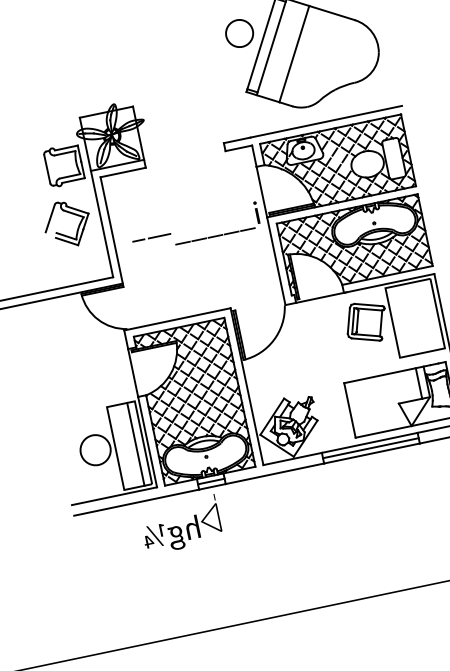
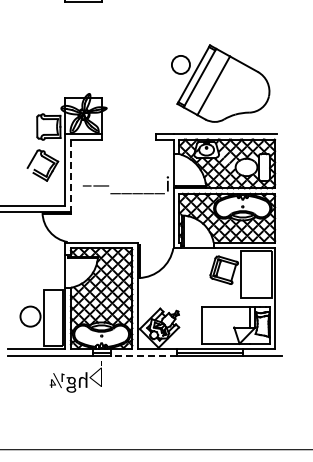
line: (111, 231) -> (70, 176), solid -> dashed
line: (135, 444) -> (57, 318), removed
line: (274, 474) -> (143, 356), solid -> dashed

